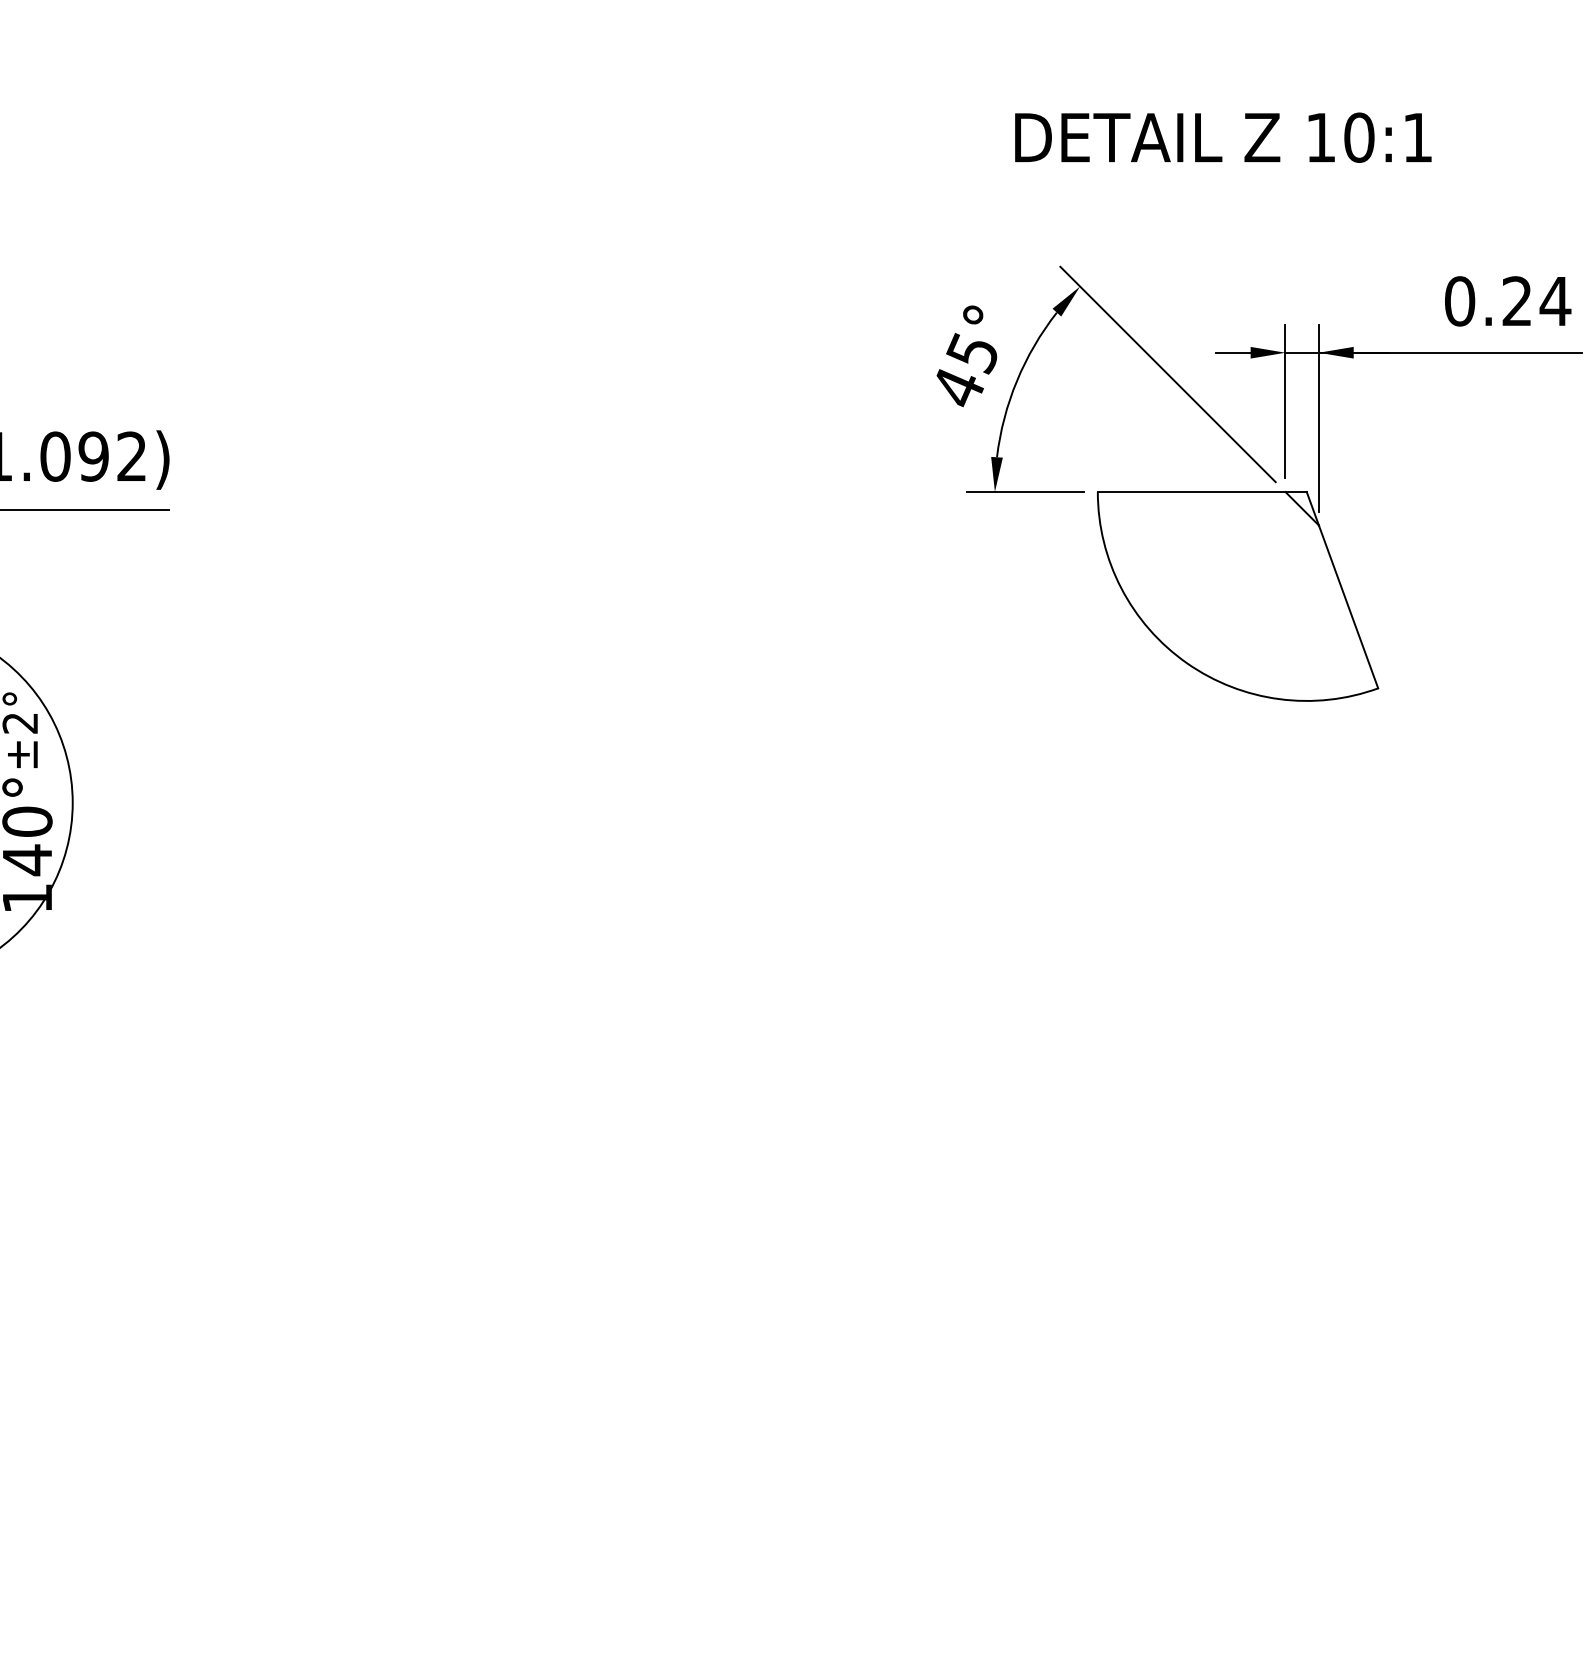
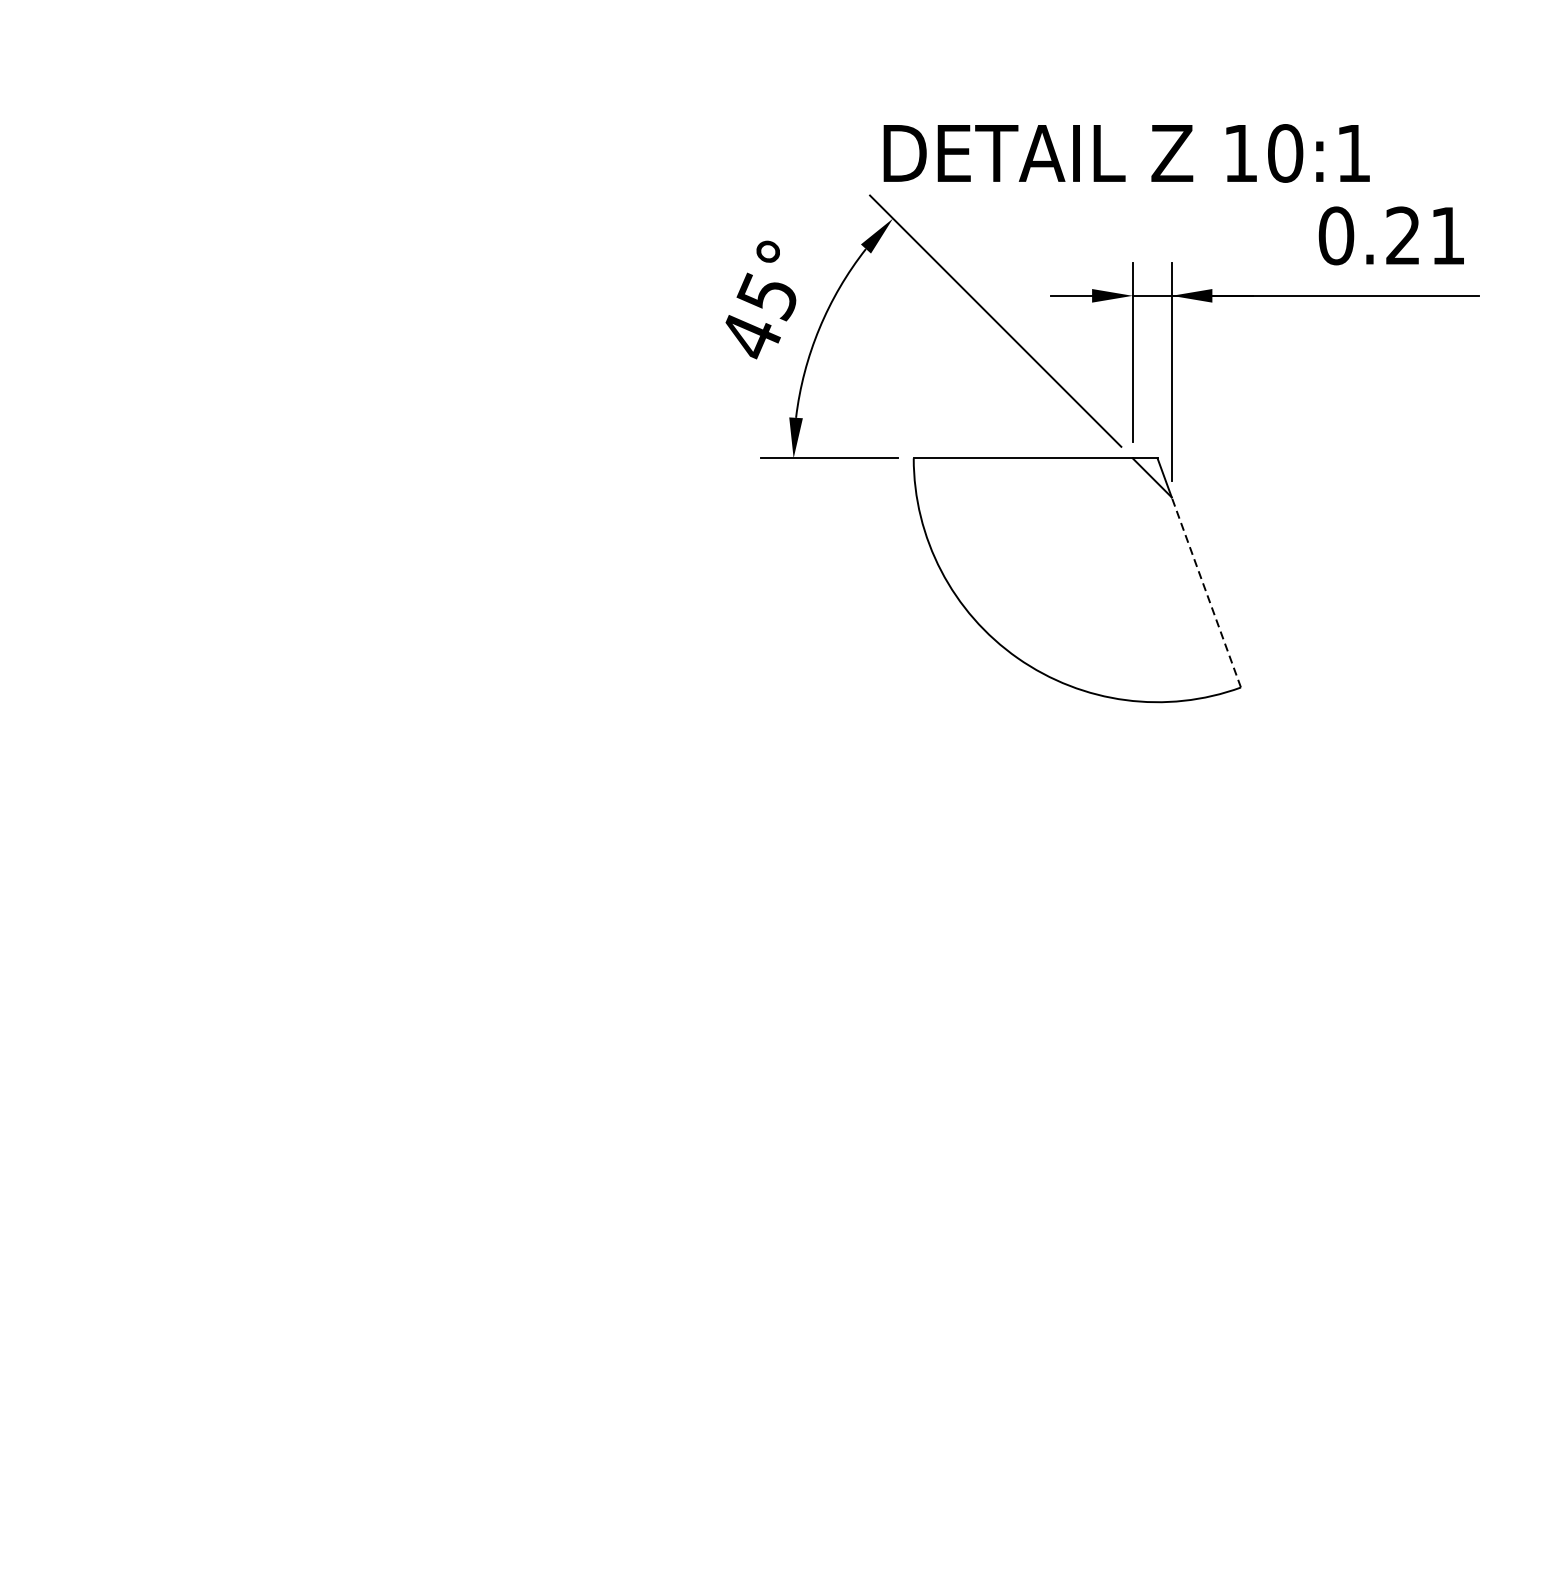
text: (1223, 137) -> (1126, 153), moved
text: (1555, 301) -> (1447, 236), 0.24 -> 0.21
line: (1348, 606) -> (1206, 591), solid -> dashed

